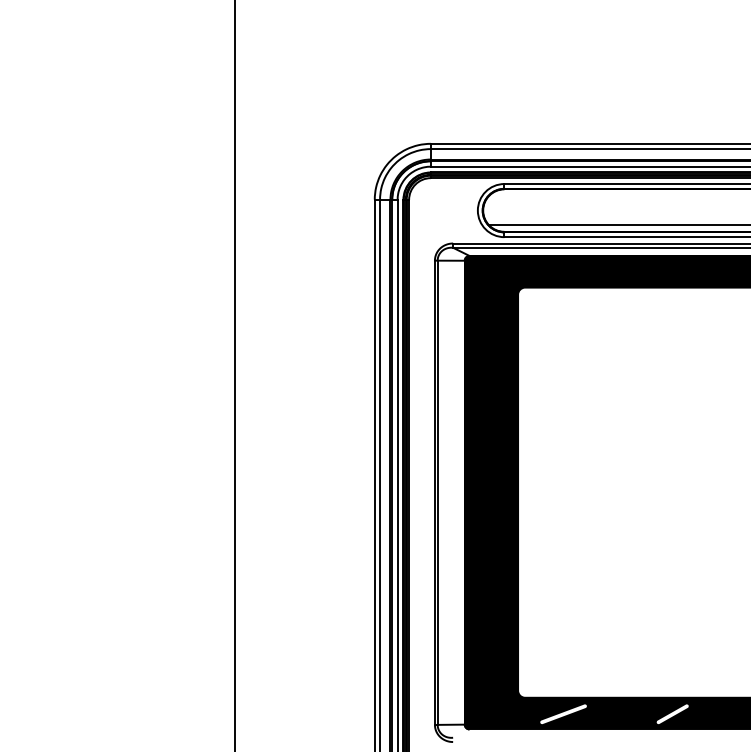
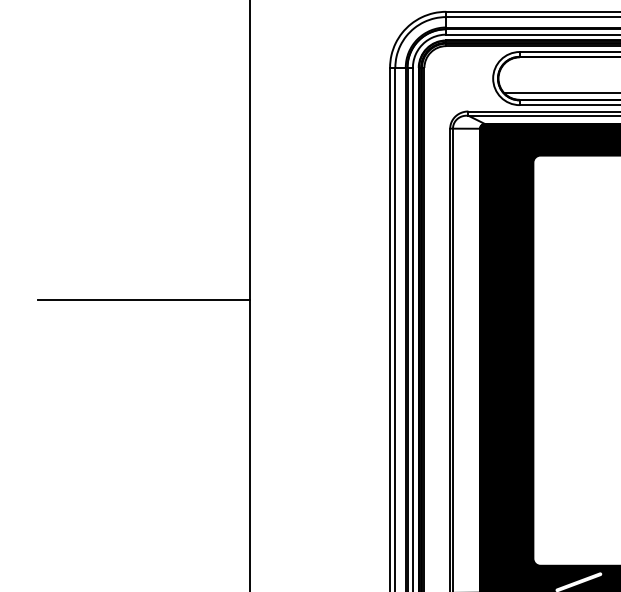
line: (128, 431) -> (143, 299), added

